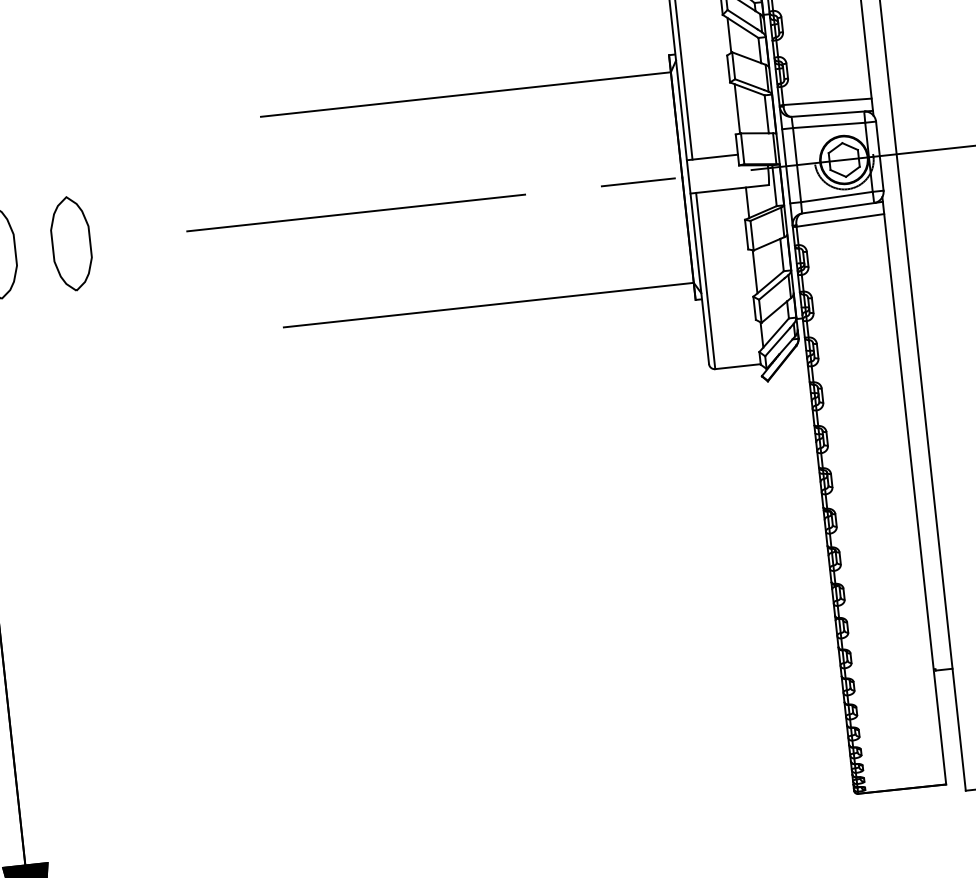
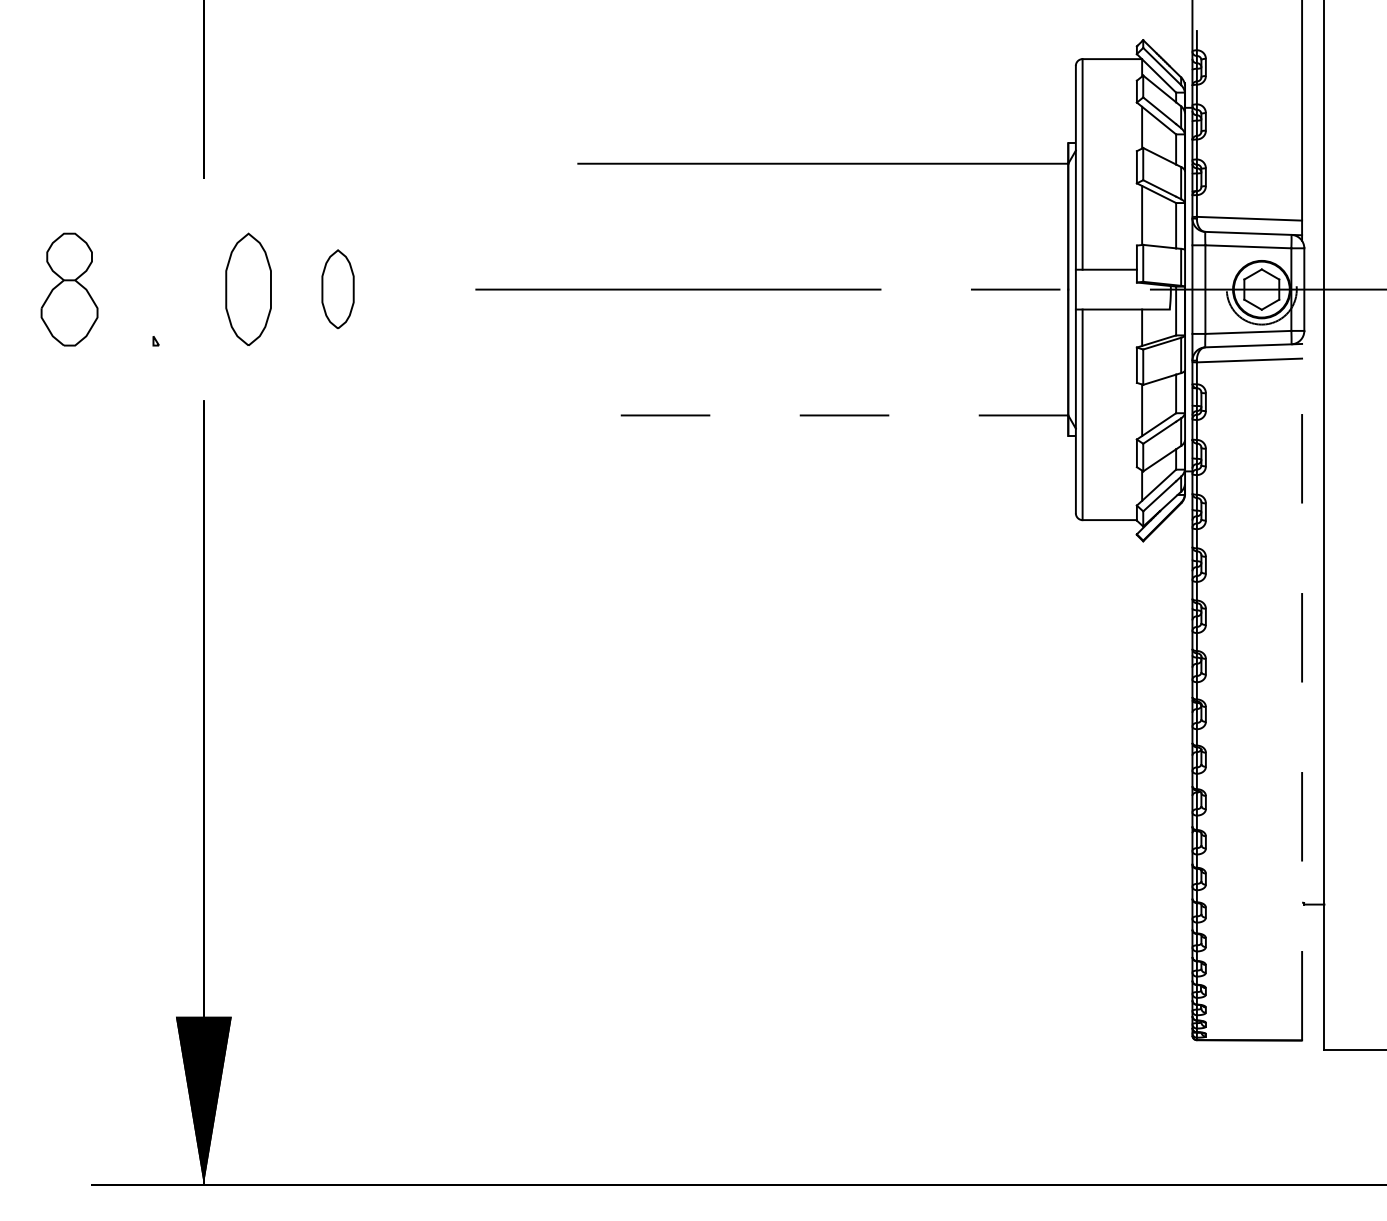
part: (70, 243) -> (337, 288), size x0.7
line: (489, 305) -> (823, 415), solid -> dashed
line: (914, 490) -> (1302, 688), solid -> dashed

